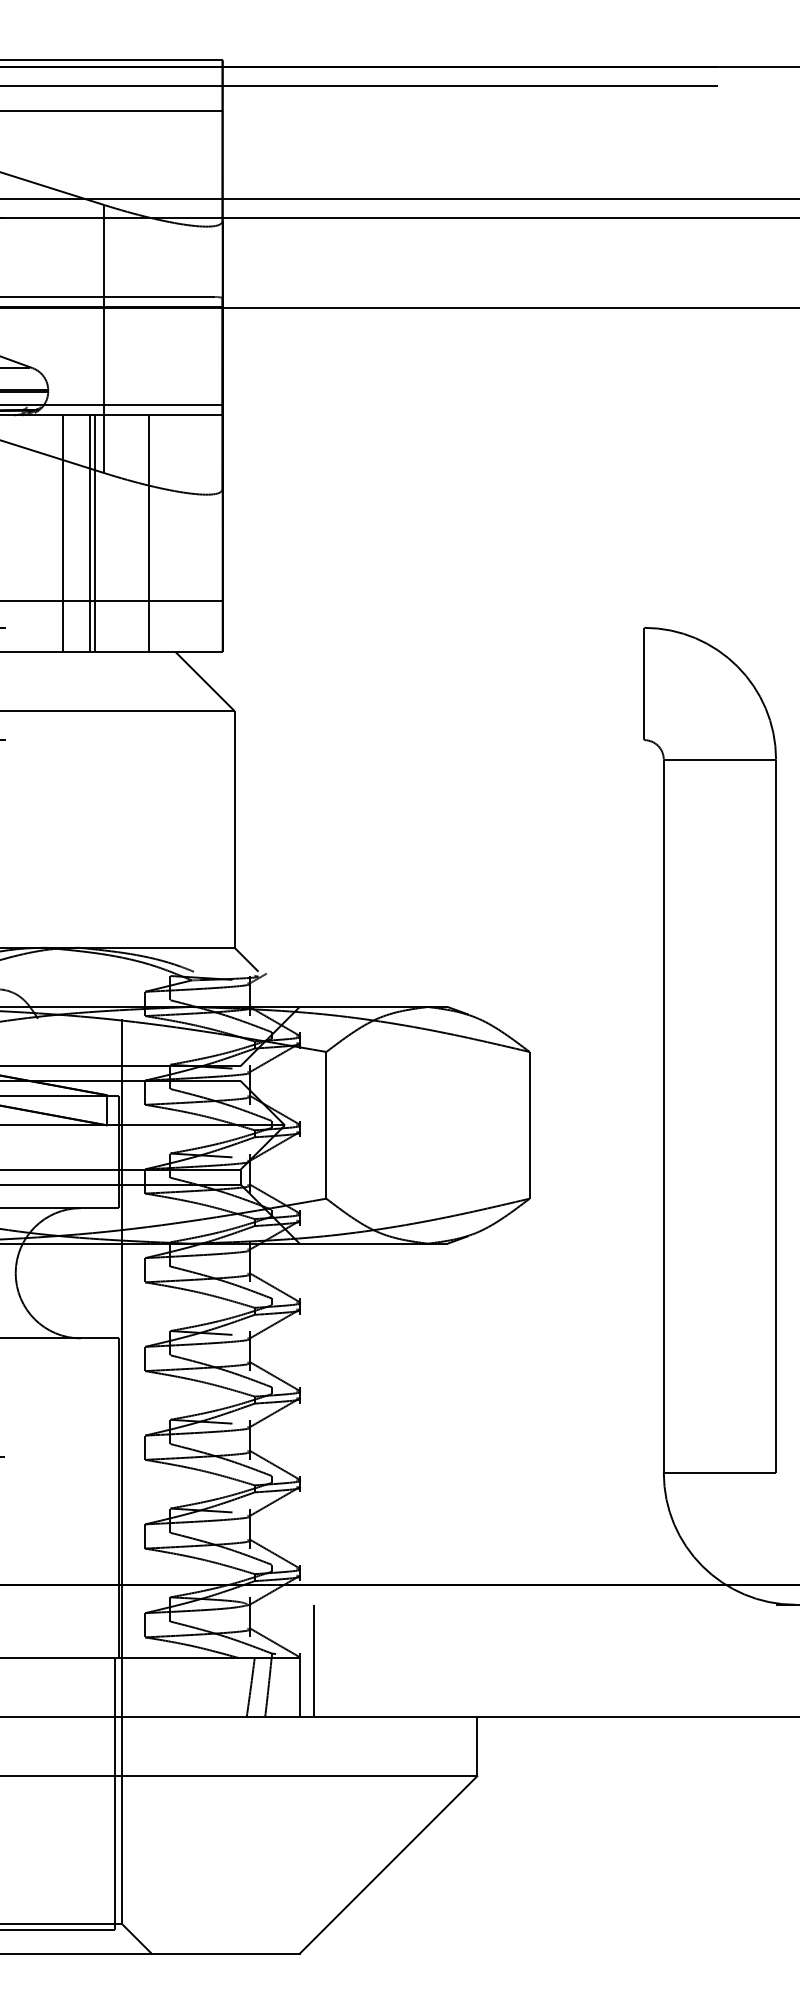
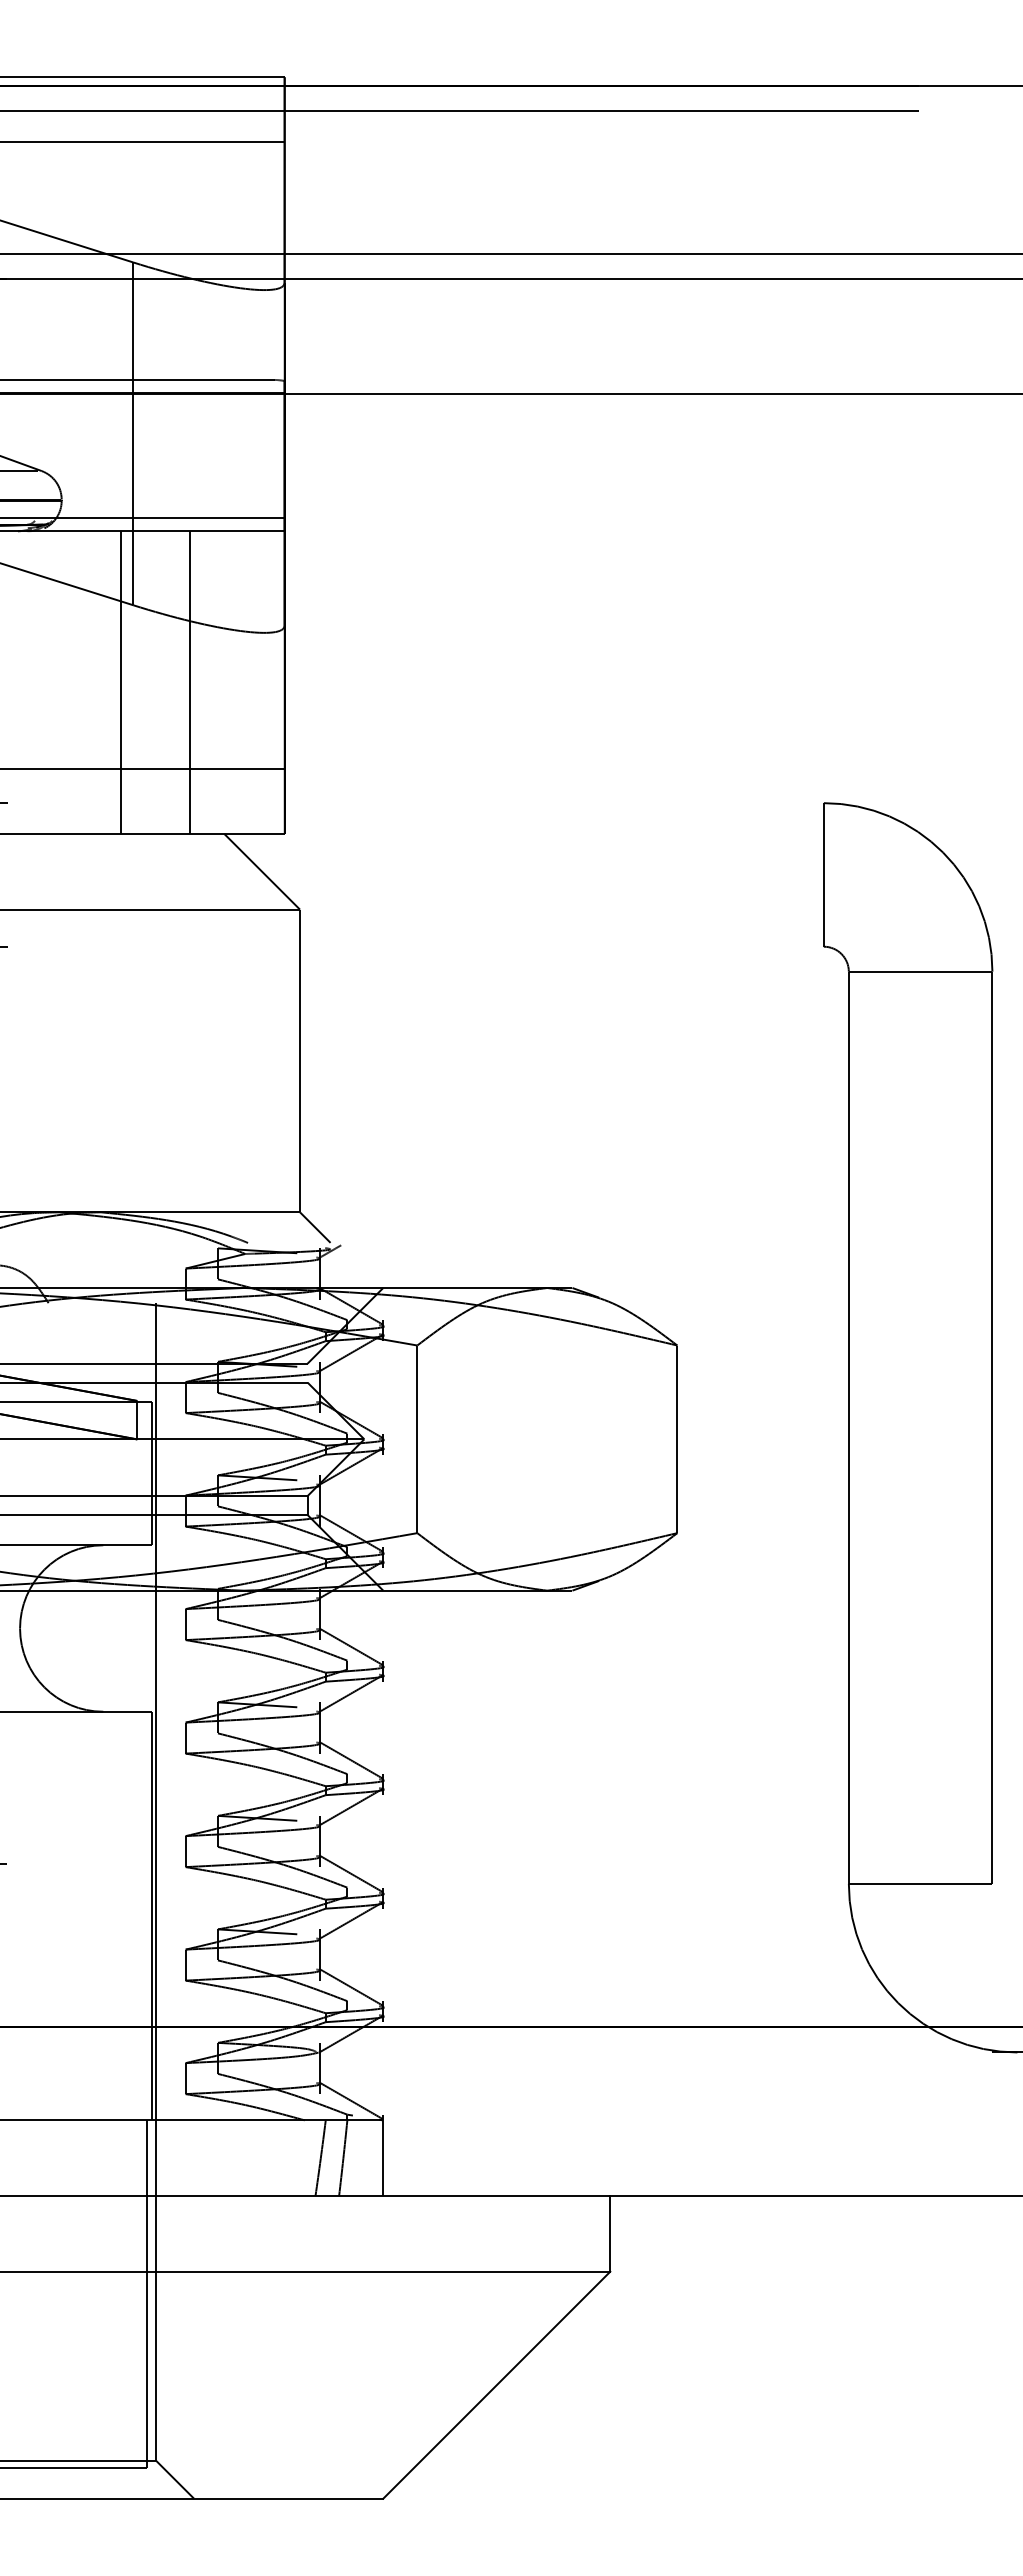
line: (62, 533) -> (80, 682), removed
line: (90, 533) -> (115, 682), removed
line: (313, 1661) -> (401, 2124), removed

